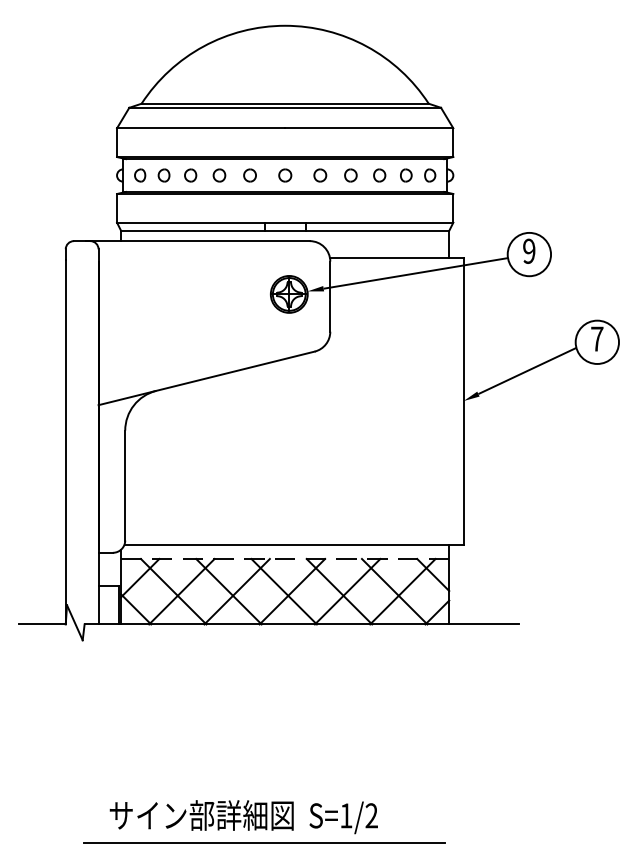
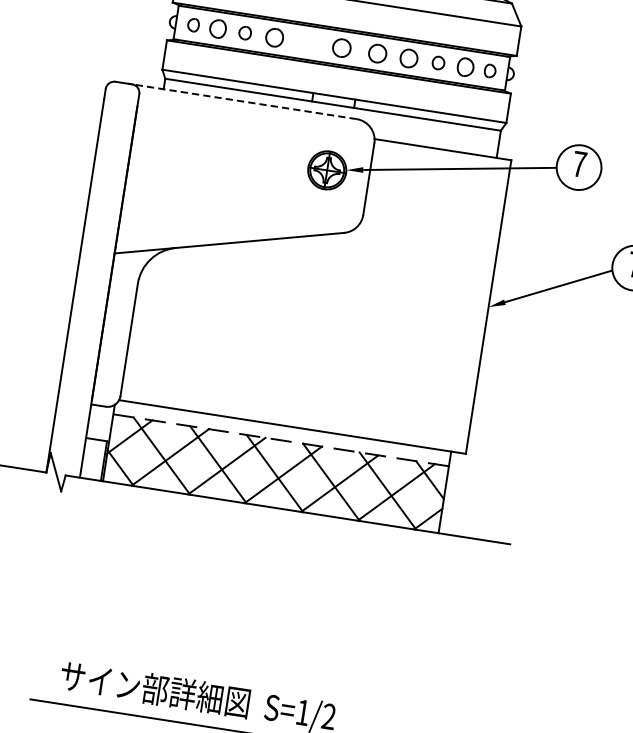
part: (163, 175) -> (217, 28), size x1.4
part: (219, 175) -> (274, 37), size x1.4
part: (249, 175) -> (305, 42), removed
part: (285, 175) -> (342, 48), size x1.4
part: (320, 175) -> (377, 53), size x1.4
part: (350, 175) -> (408, 58), size x1.4
part: (406, 175) -> (465, 67), size x1.4
line: (198, 241) -> (242, 101), solid -> dashed
text: (529, 250) -> (579, 163), 9 -> 7

